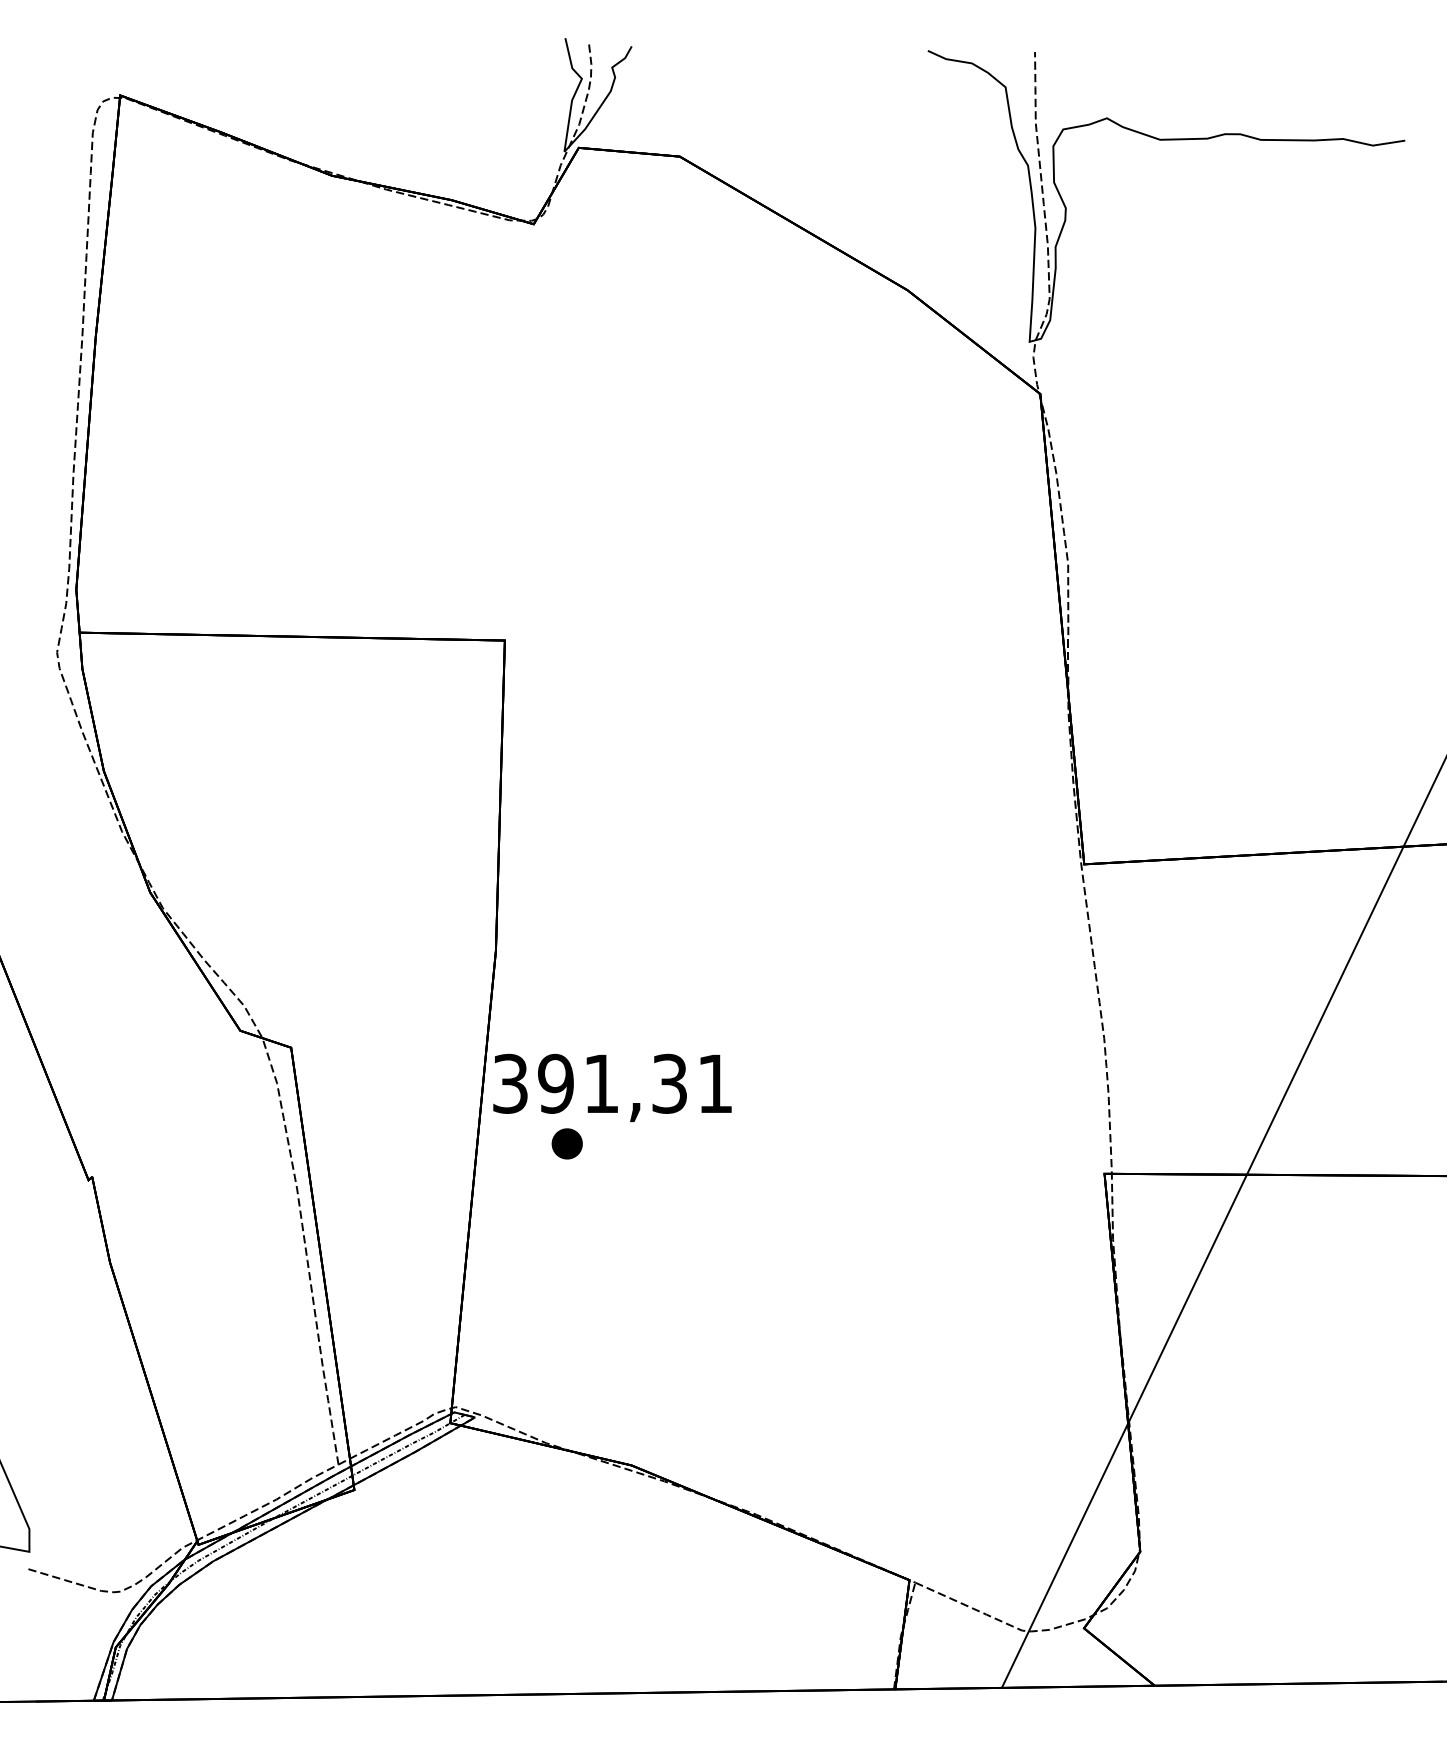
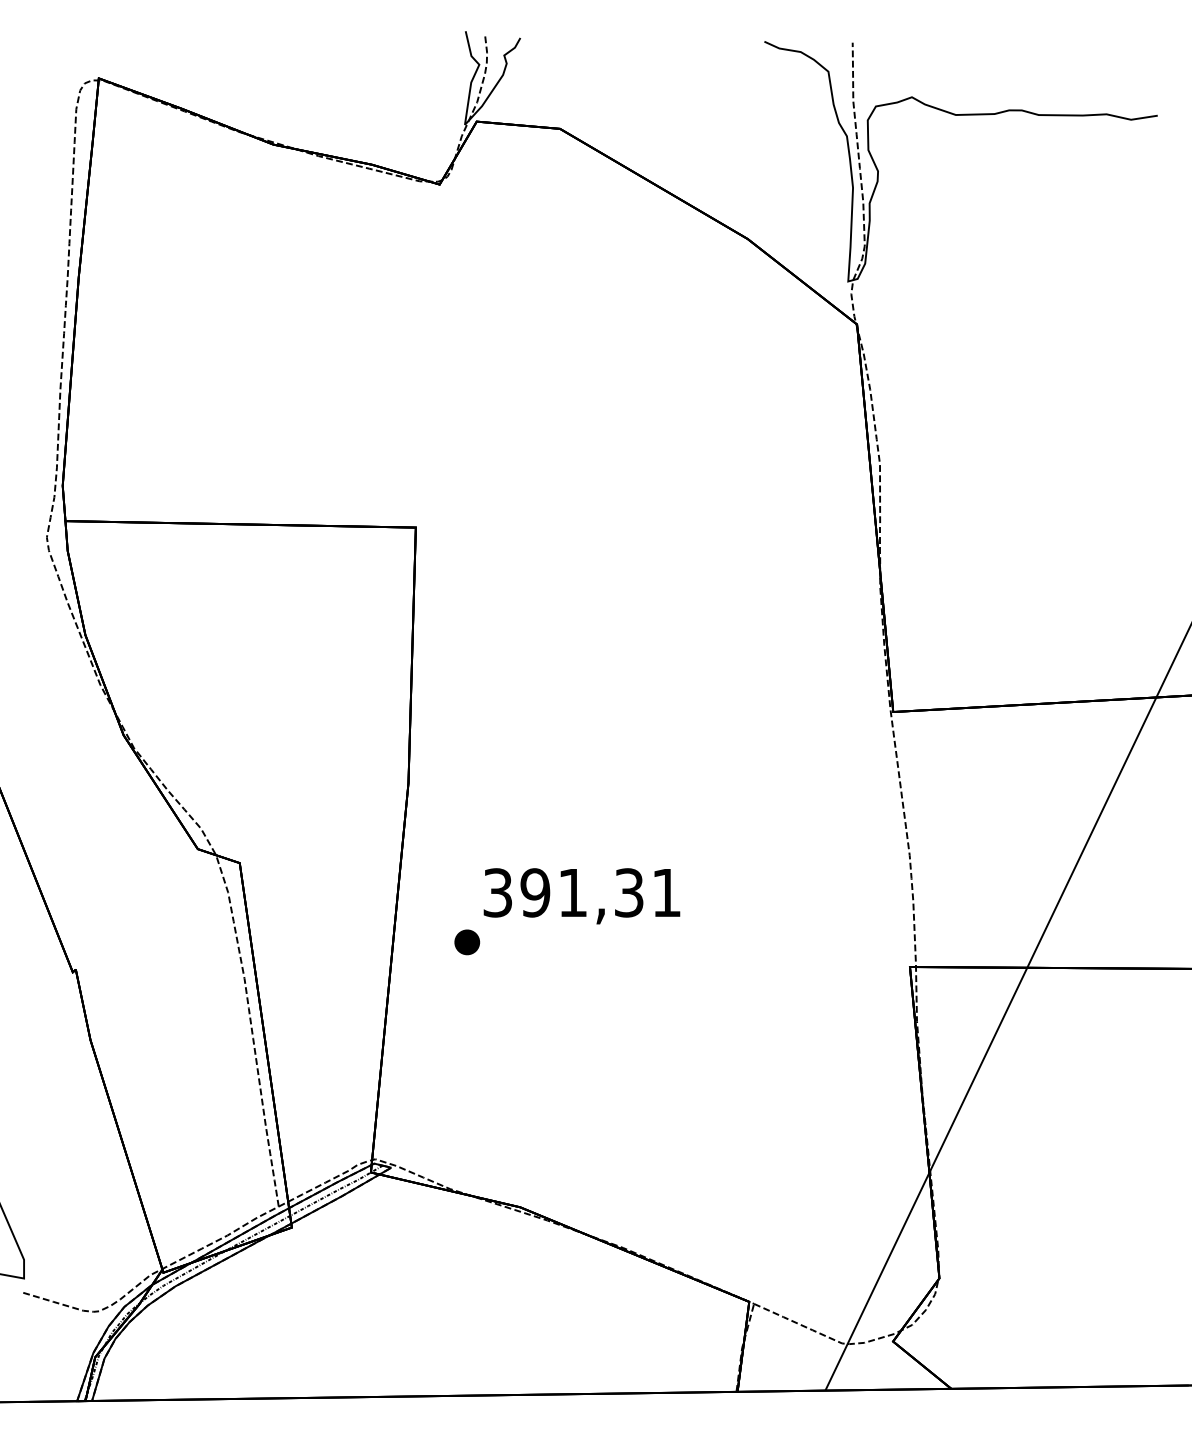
text: (612, 1087) -> (581, 895), moved

